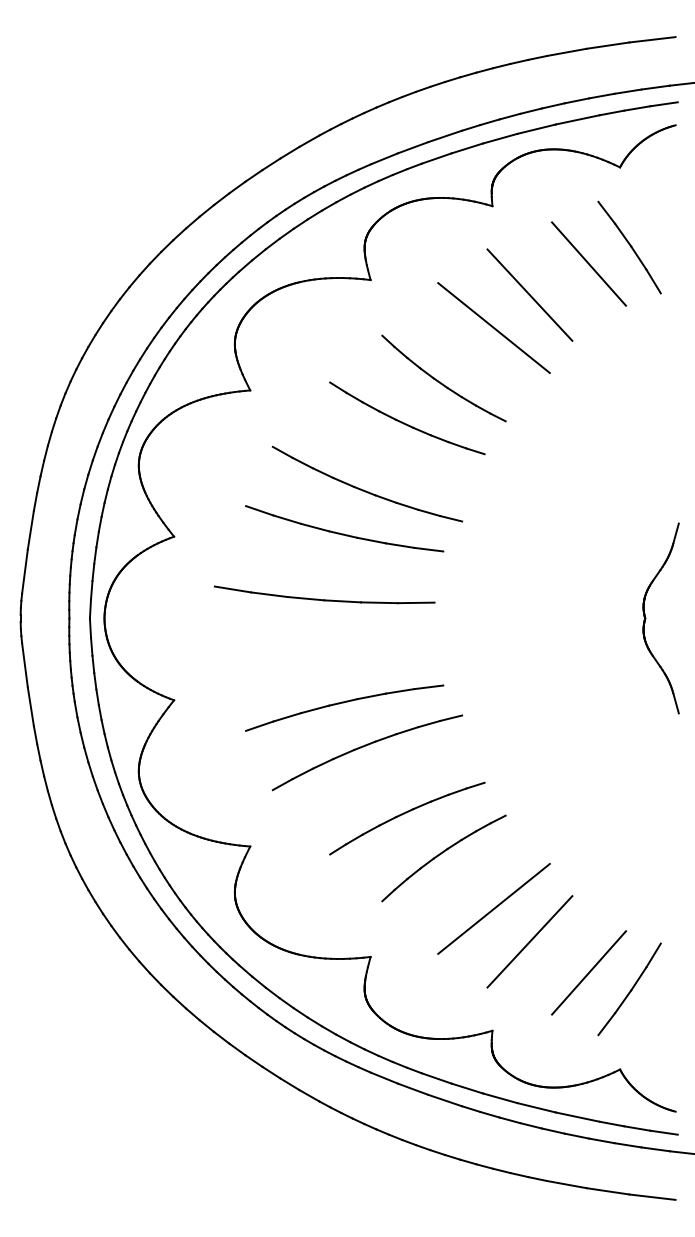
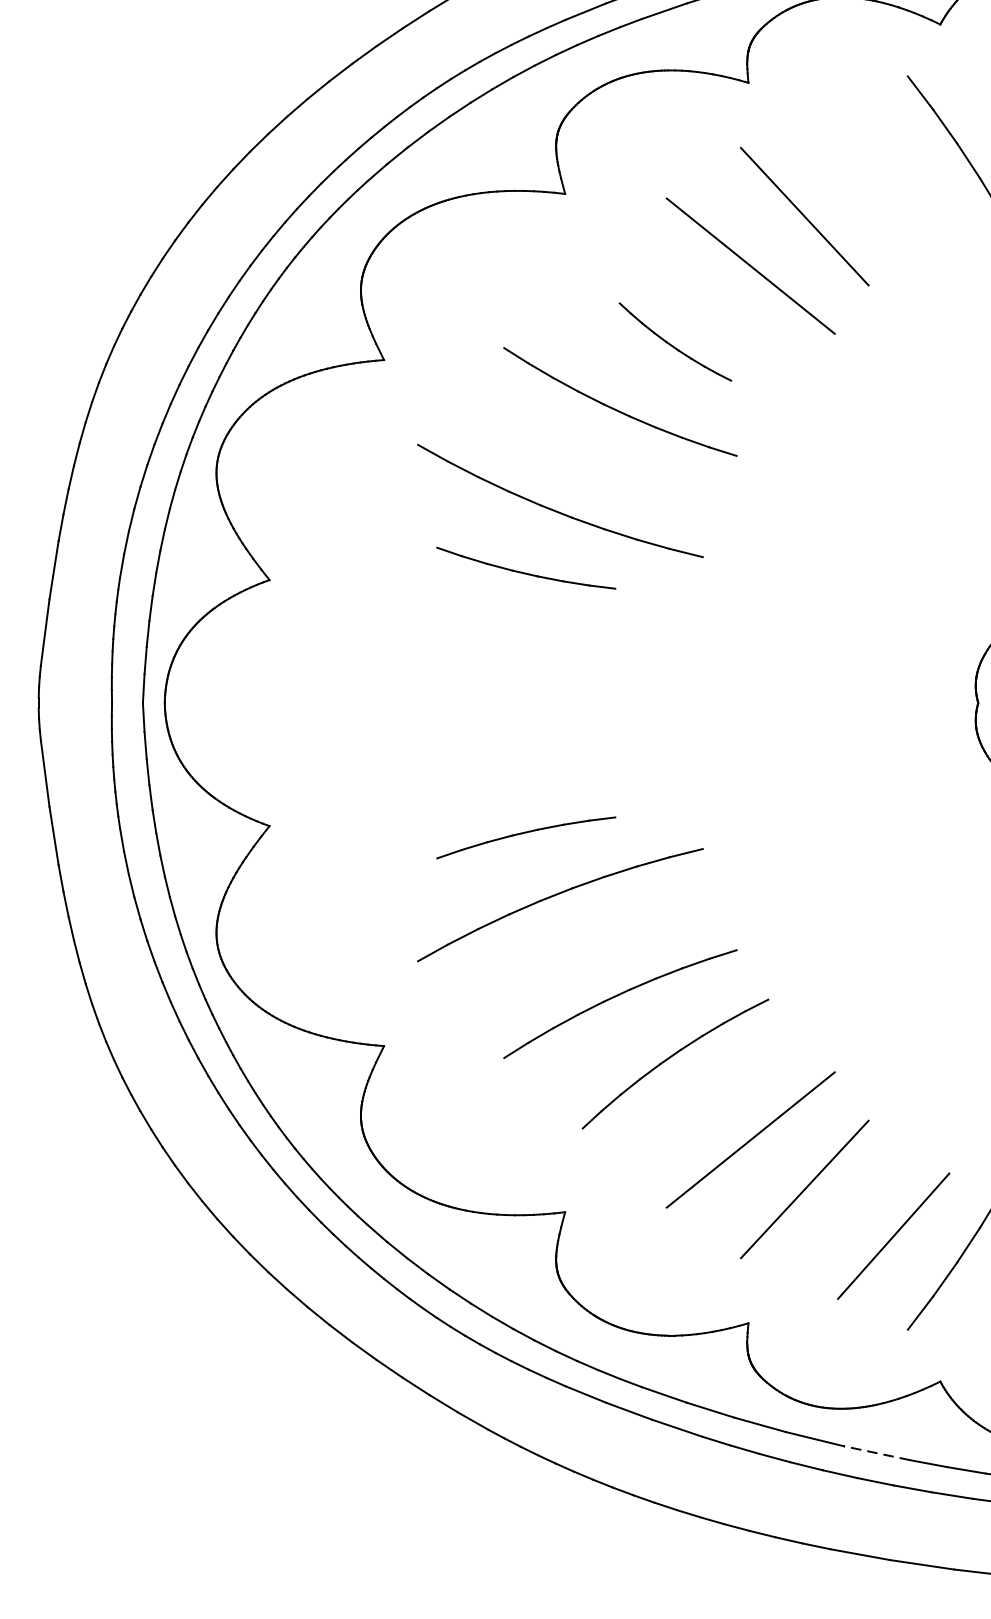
line: (589, 263) -> (894, 169), removed
part: (443, 378) -> (674, 342), size x0.6
part: (344, 528) -> (525, 567), size x0.6
part: (324, 594) -> (495, 666), removed
part: (344, 707) -> (525, 836), size x0.6
line: (577, 1117) -> (876, 1453), solid -> dashed

